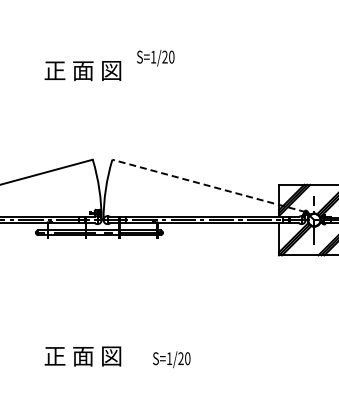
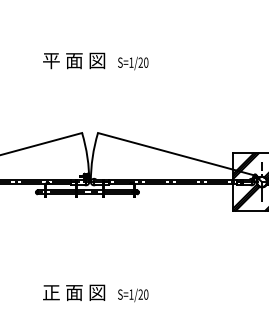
text: (155, 58) -> (133, 63), moved
text: (54, 71) -> (50, 61), 正 面 図 -> 平 面 図
line: (208, 185) -> (176, 153), dashed -> solid
text: (171, 359) -> (133, 295), moved

